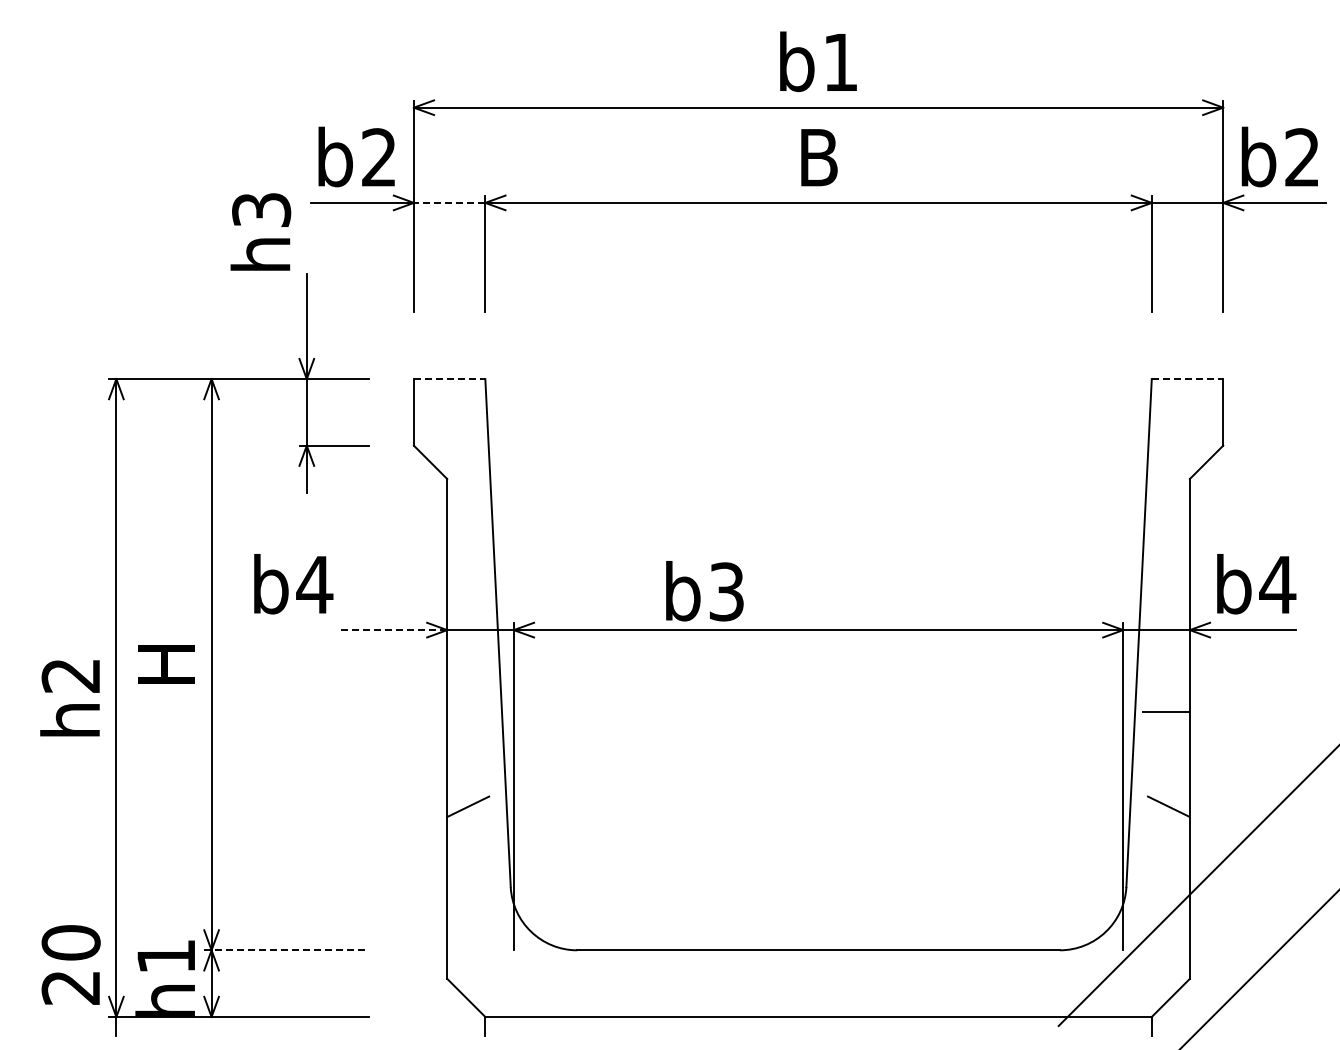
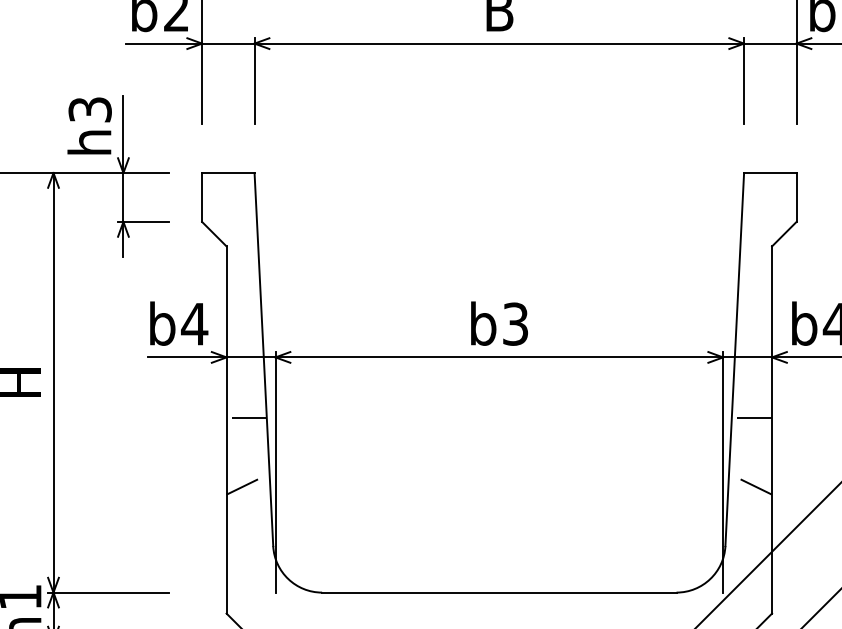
line: (449, 202) -> (228, 43), dashed -> solid
text: (260, 231) -> (89, 125), moved
line: (449, 379) -> (228, 173), dashed -> solid
line: (1187, 379) -> (770, 173), dashed -> solid
text: (293, 584) -> (179, 323), moved
text: (704, 591) -> (499, 323), moved
line: (394, 630) -> (187, 357), dashed -> solid
line: (474, 712) -> (246, 417), added
line: (287, 950) -> (109, 592), dashed -> solid

